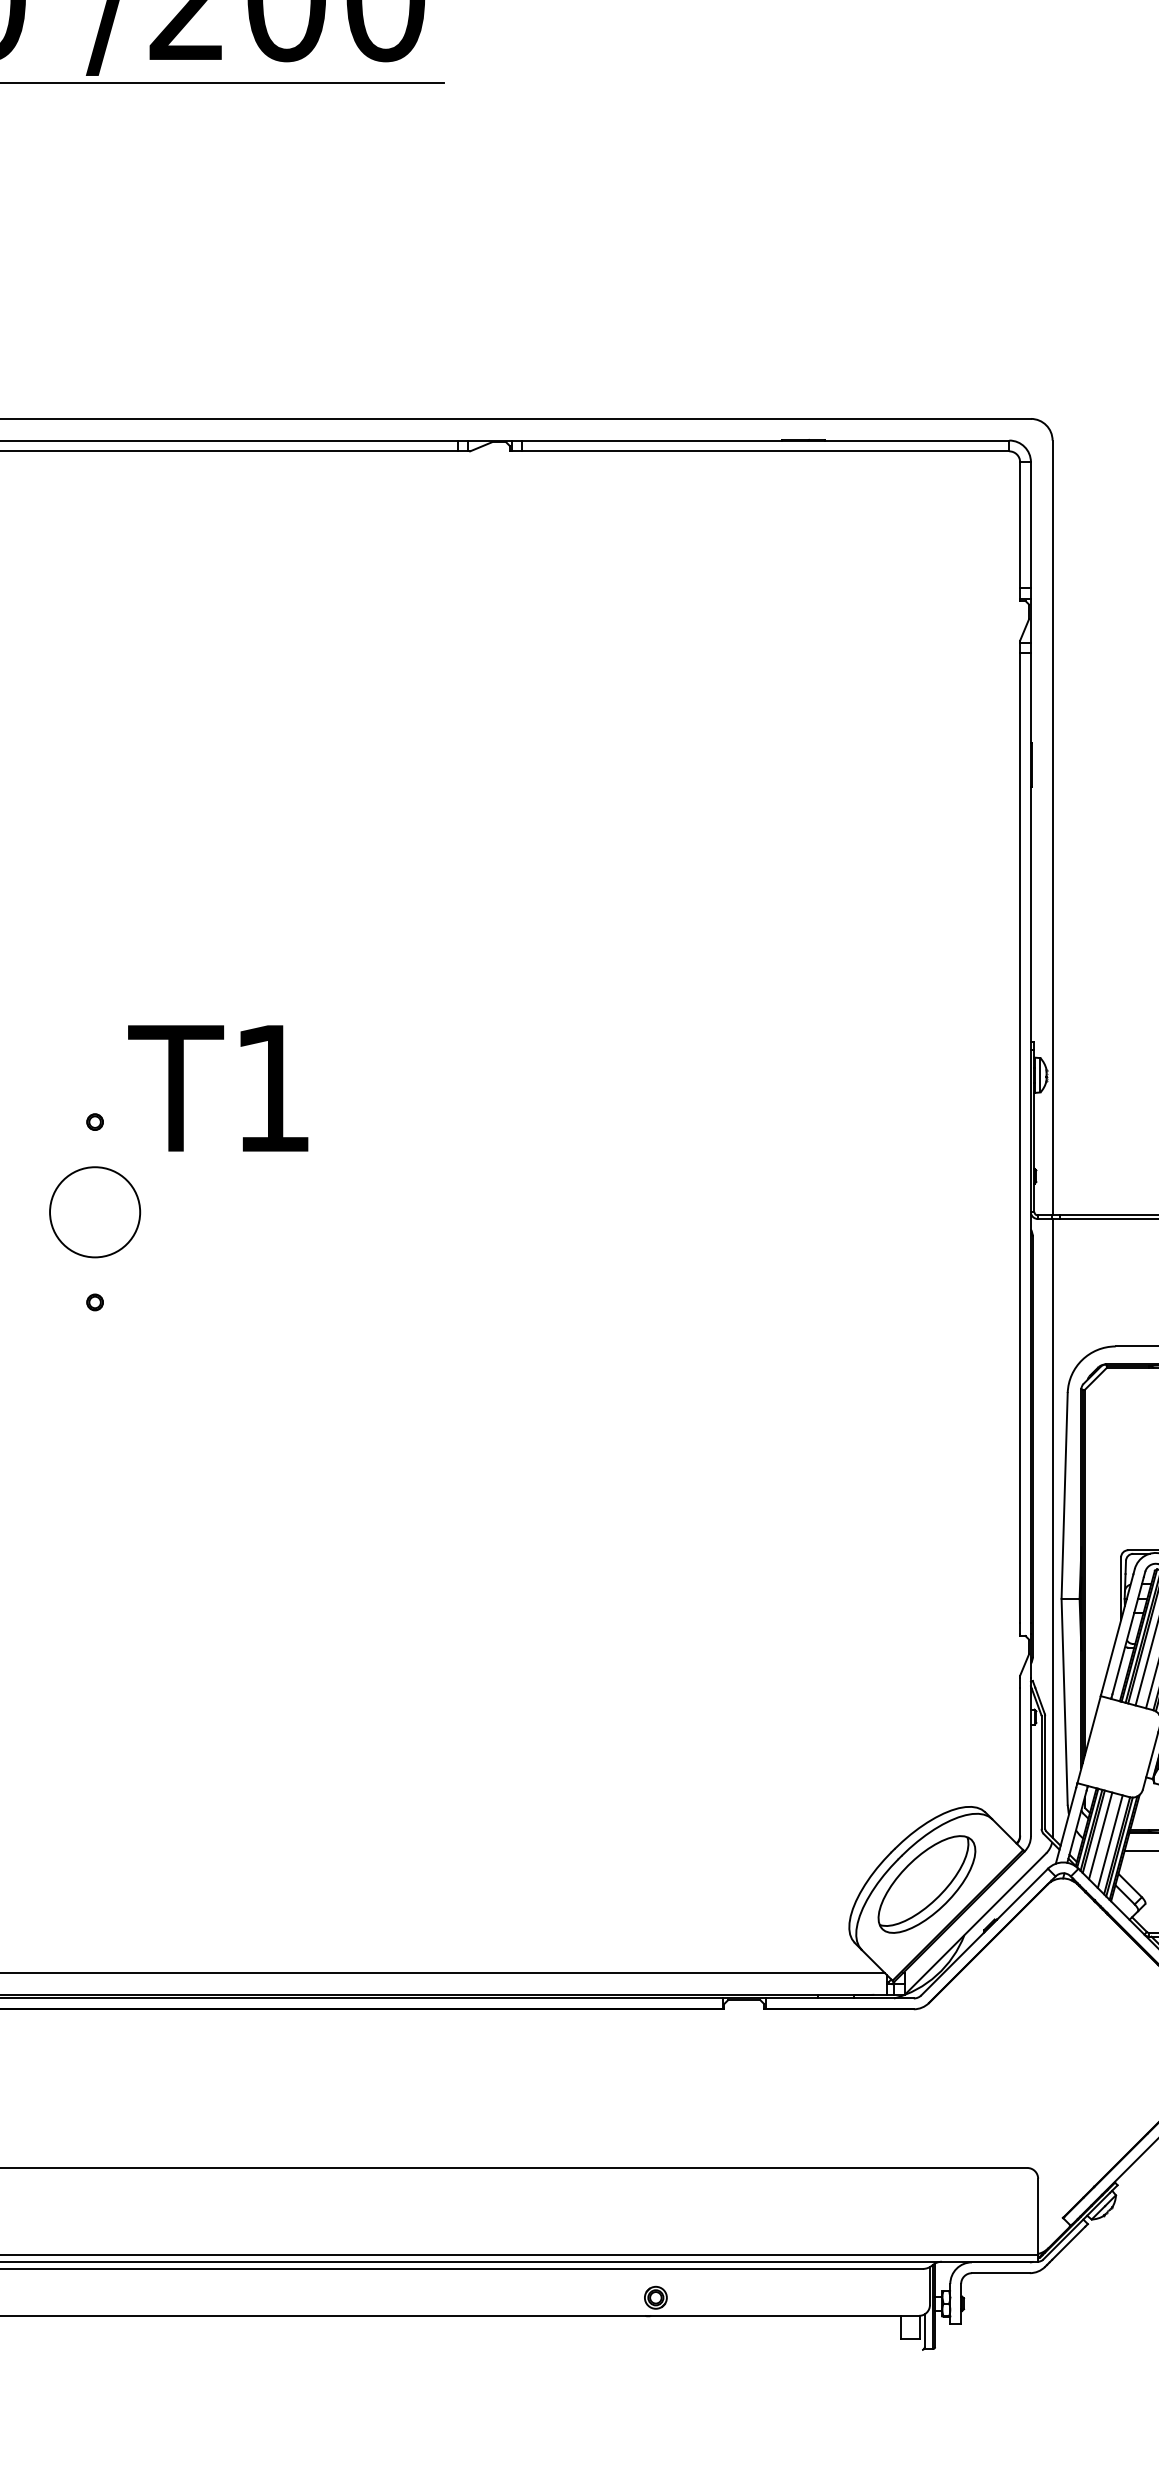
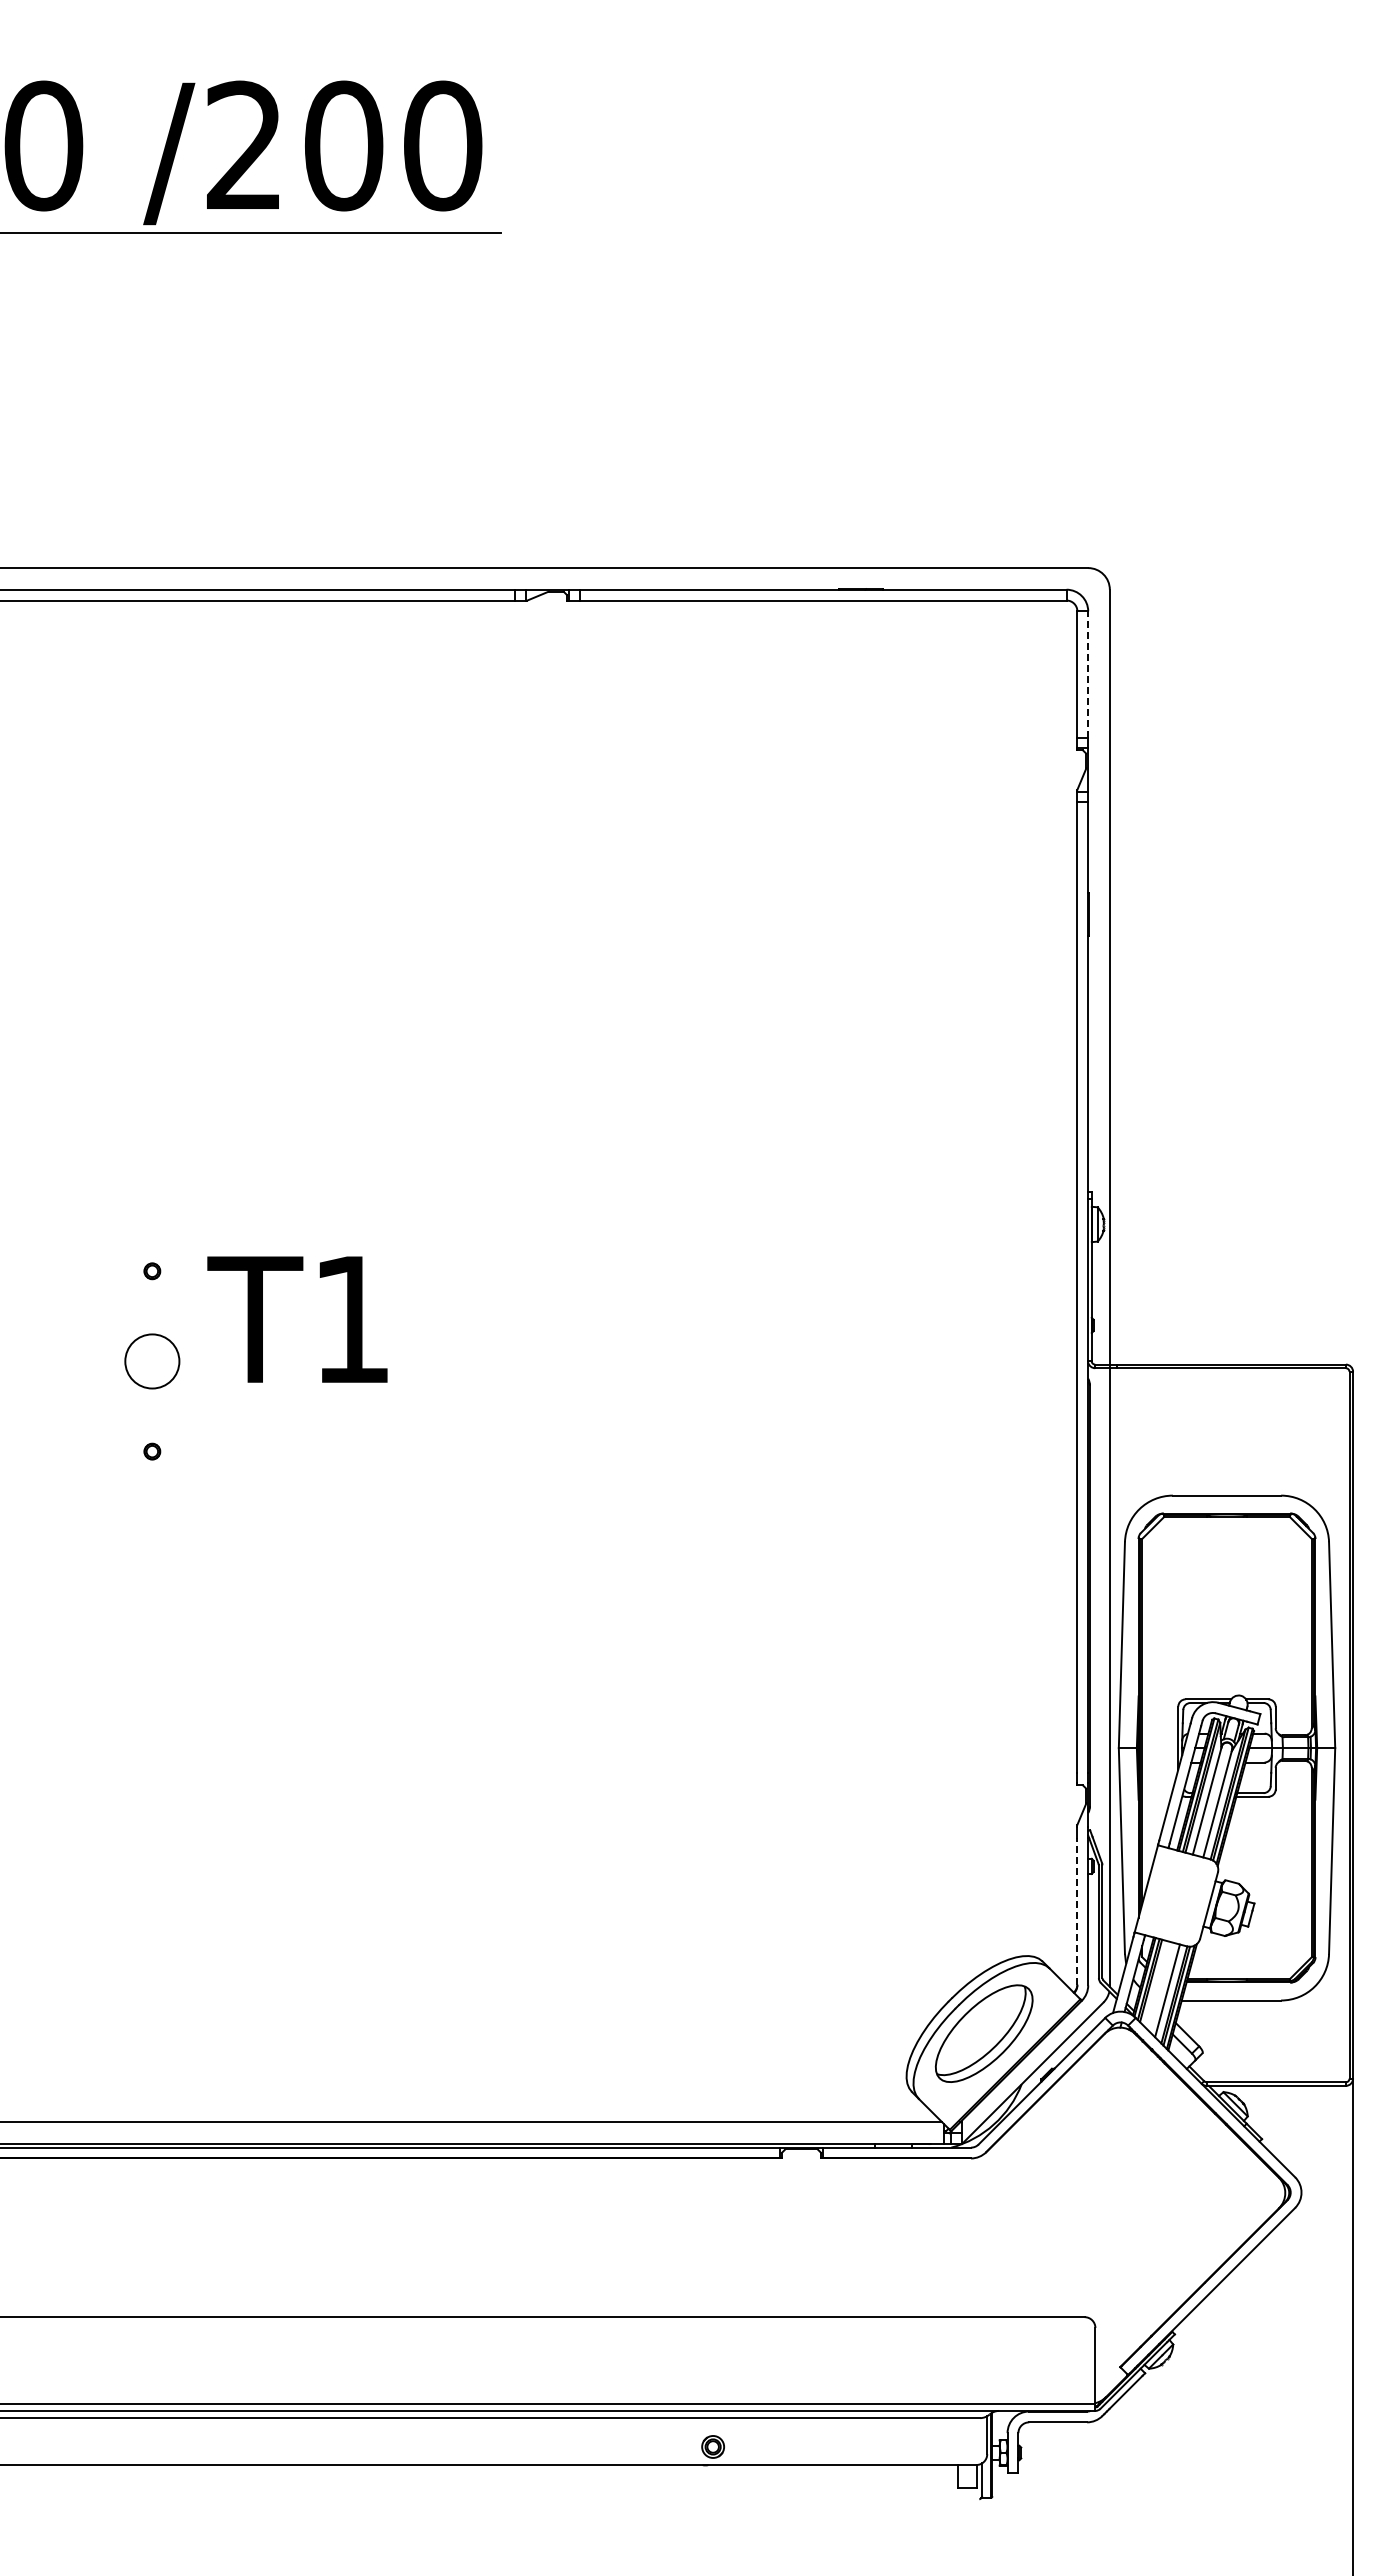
line: (1031, 524) -> (1088, 673), solid -> dashed
text: (218, 1088) -> (297, 1319), moved
circle: (95, 1212) -> (152, 1361), size x0.6
line: (1020, 1762) -> (1077, 1911), solid -> dashed
line: (1100, 1835) -> (1157, 1984), removed

